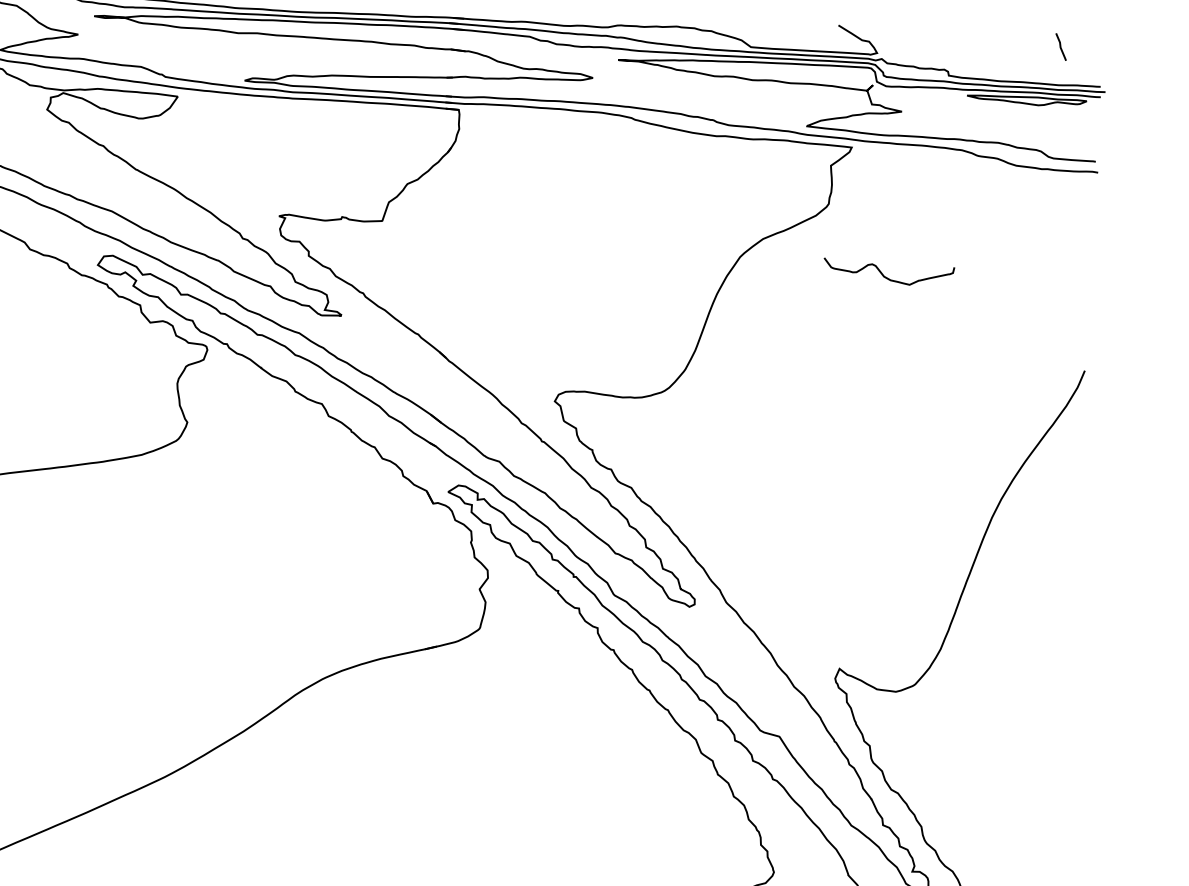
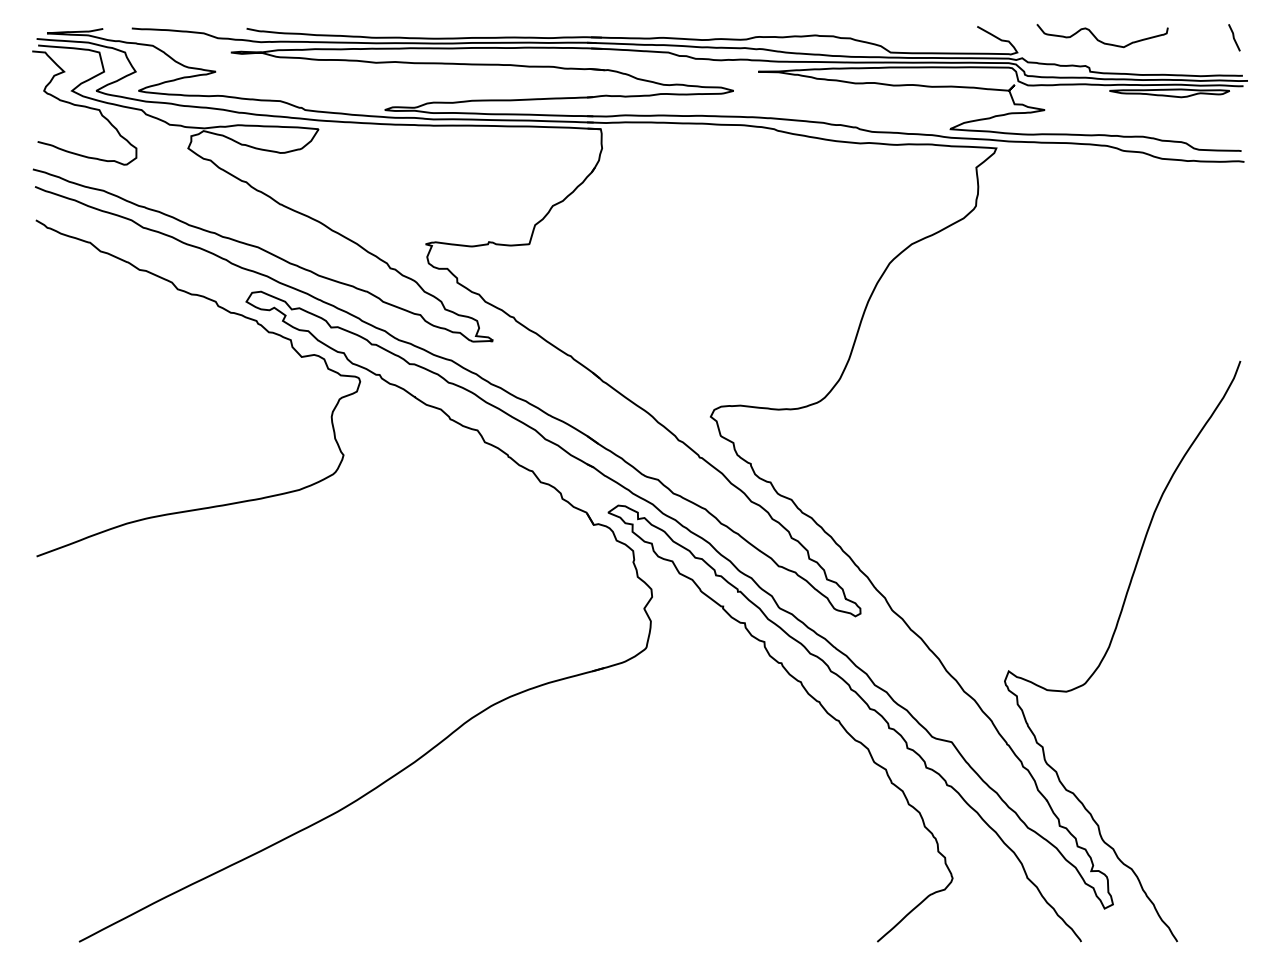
line: (1061, 46) -> (1234, 37), moved
curve: (886, 277) -> (1100, 40), moved

